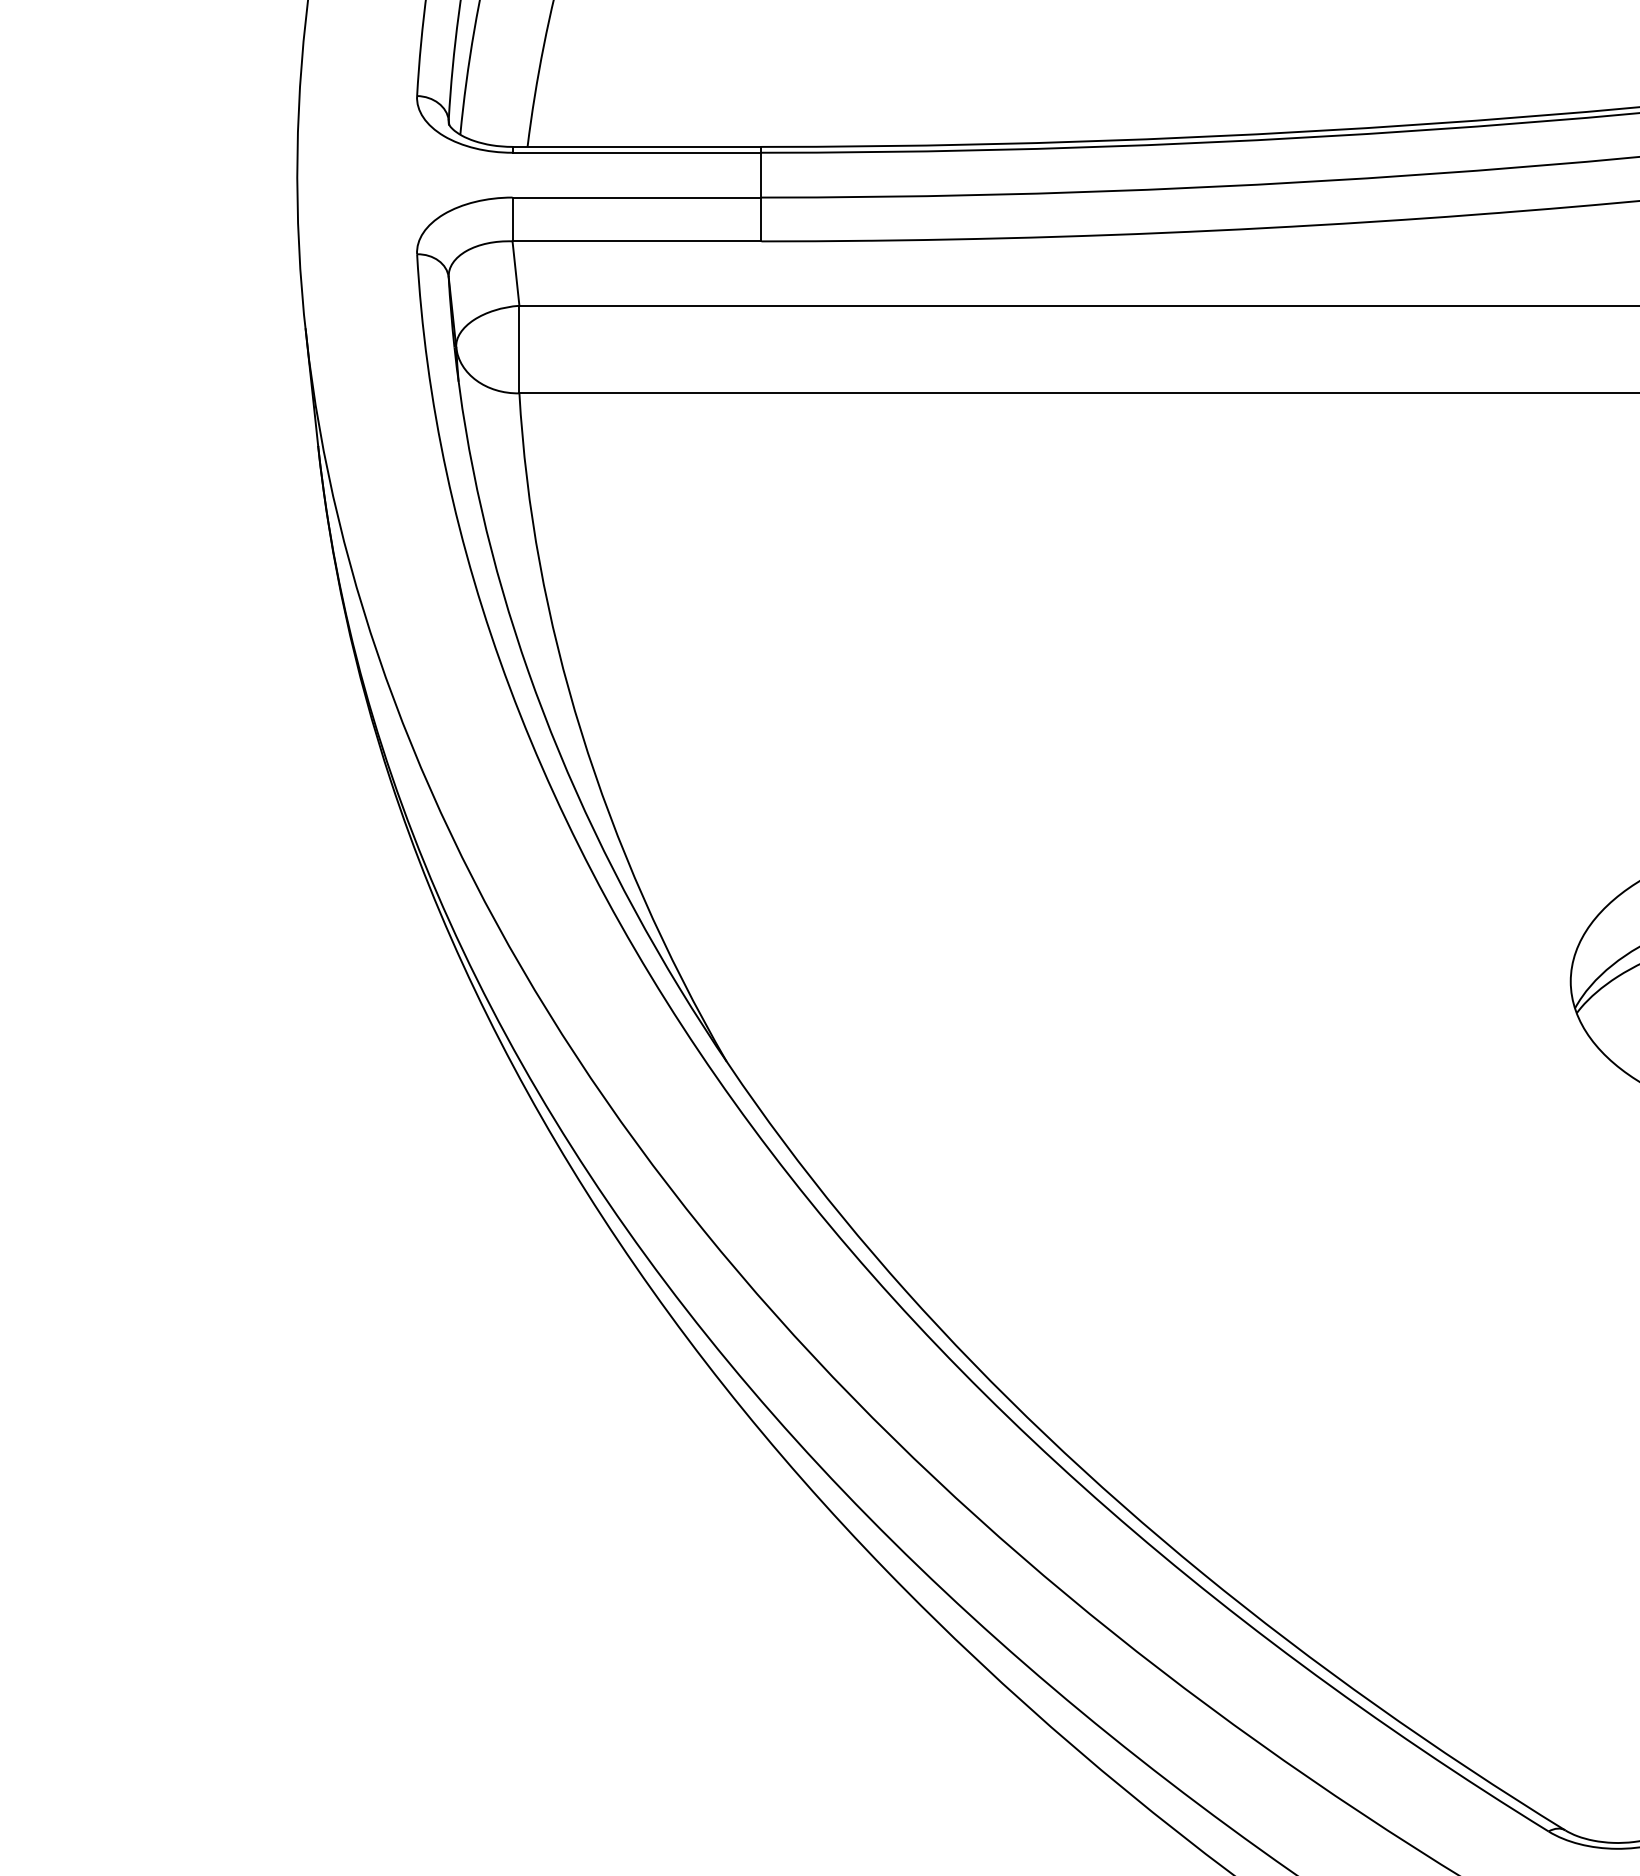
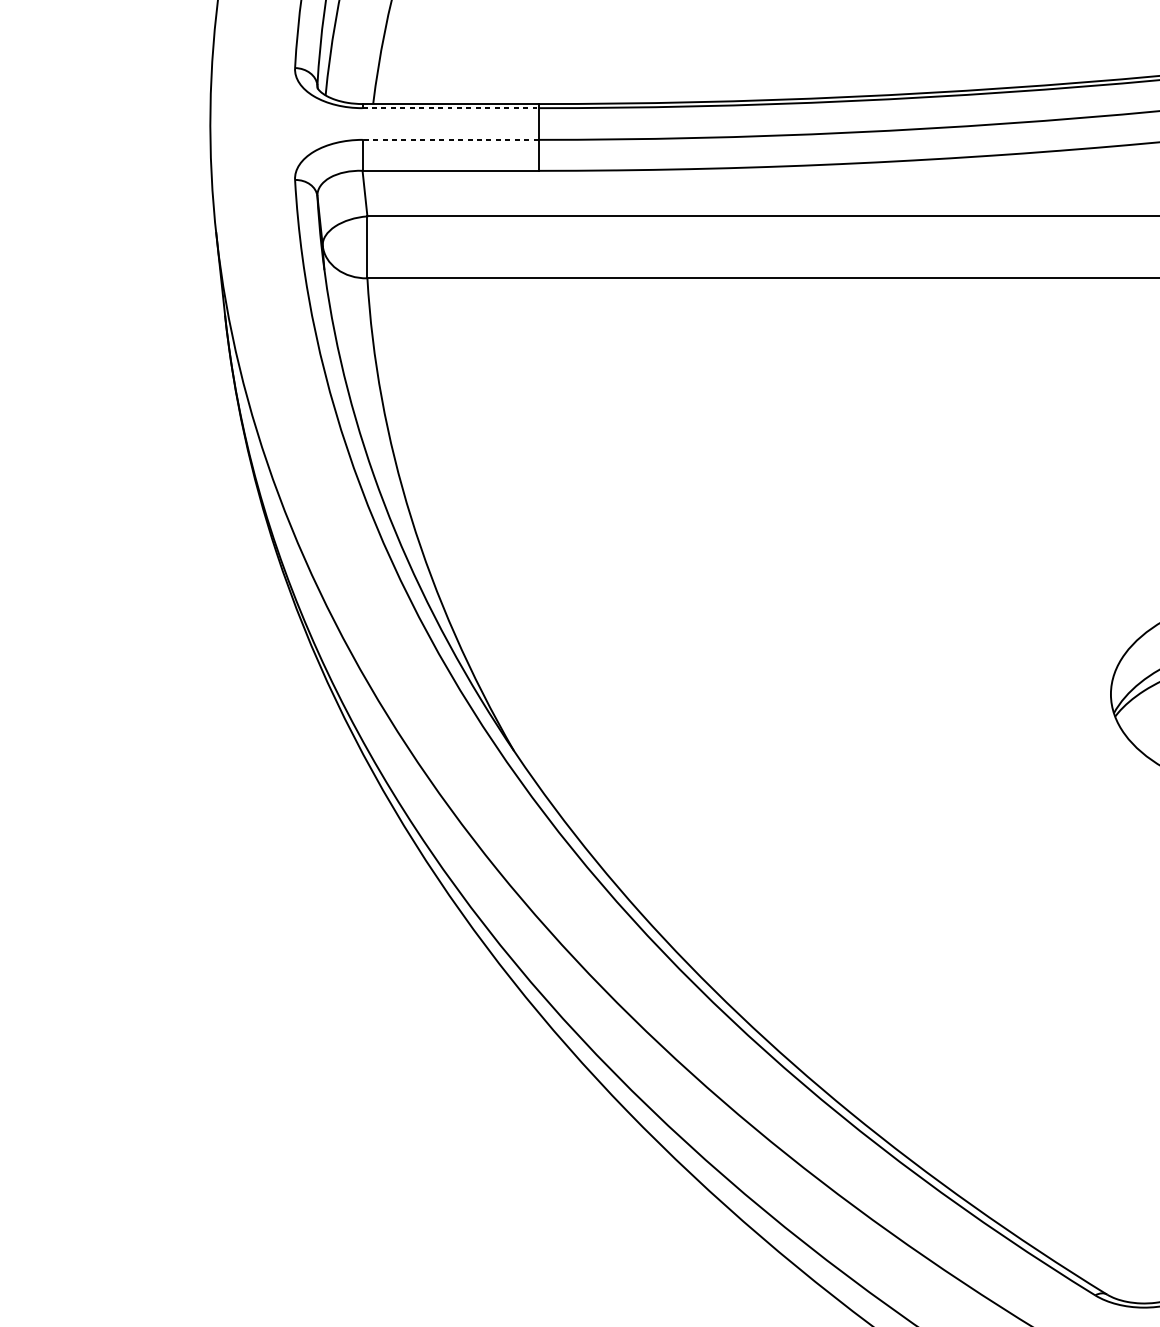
line: (637, 152) -> (450, 107), solid -> dashed
line: (636, 197) -> (450, 139), solid -> dashed

